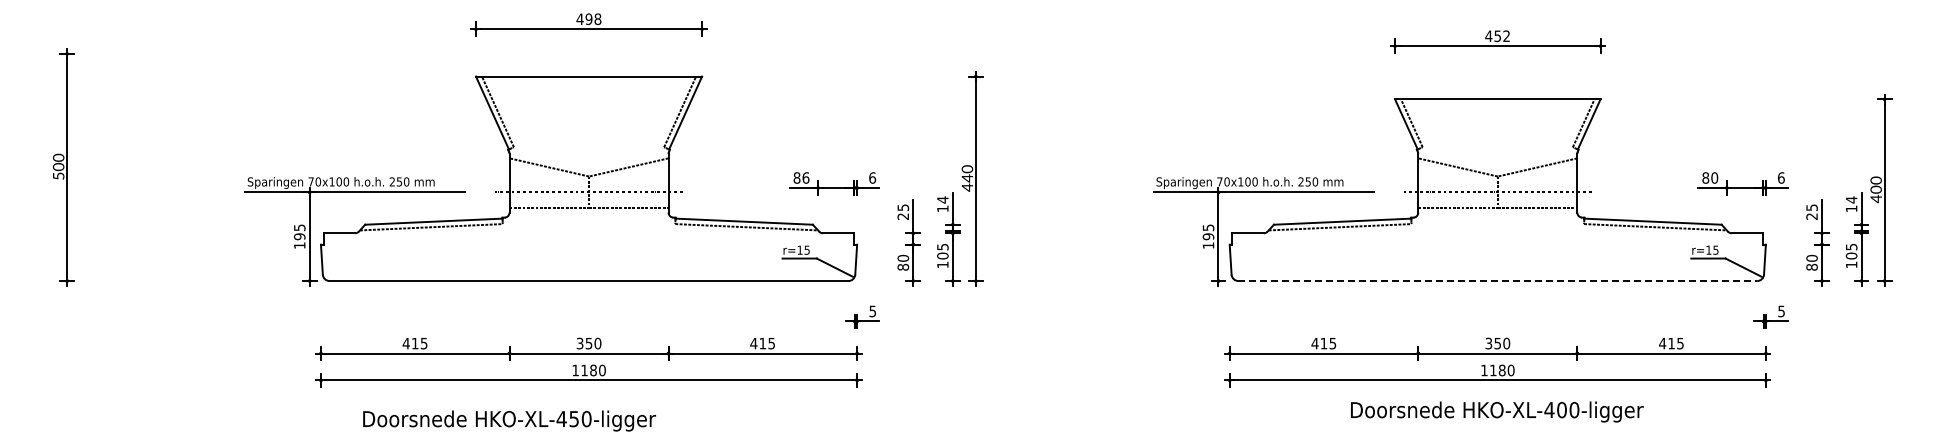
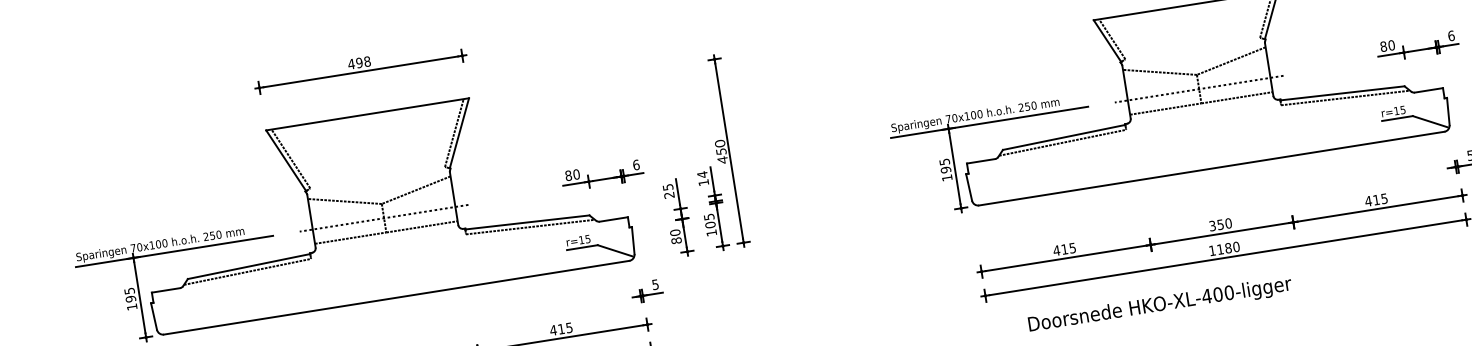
text: (805, 177) -> (576, 174), 86 -> 80
text: (967, 178) -> (721, 151), 440 -> 450
line: (1498, 281) -> (1212, 168), dashed -> solid
text: (1497, 411) -> (1160, 304), moved

